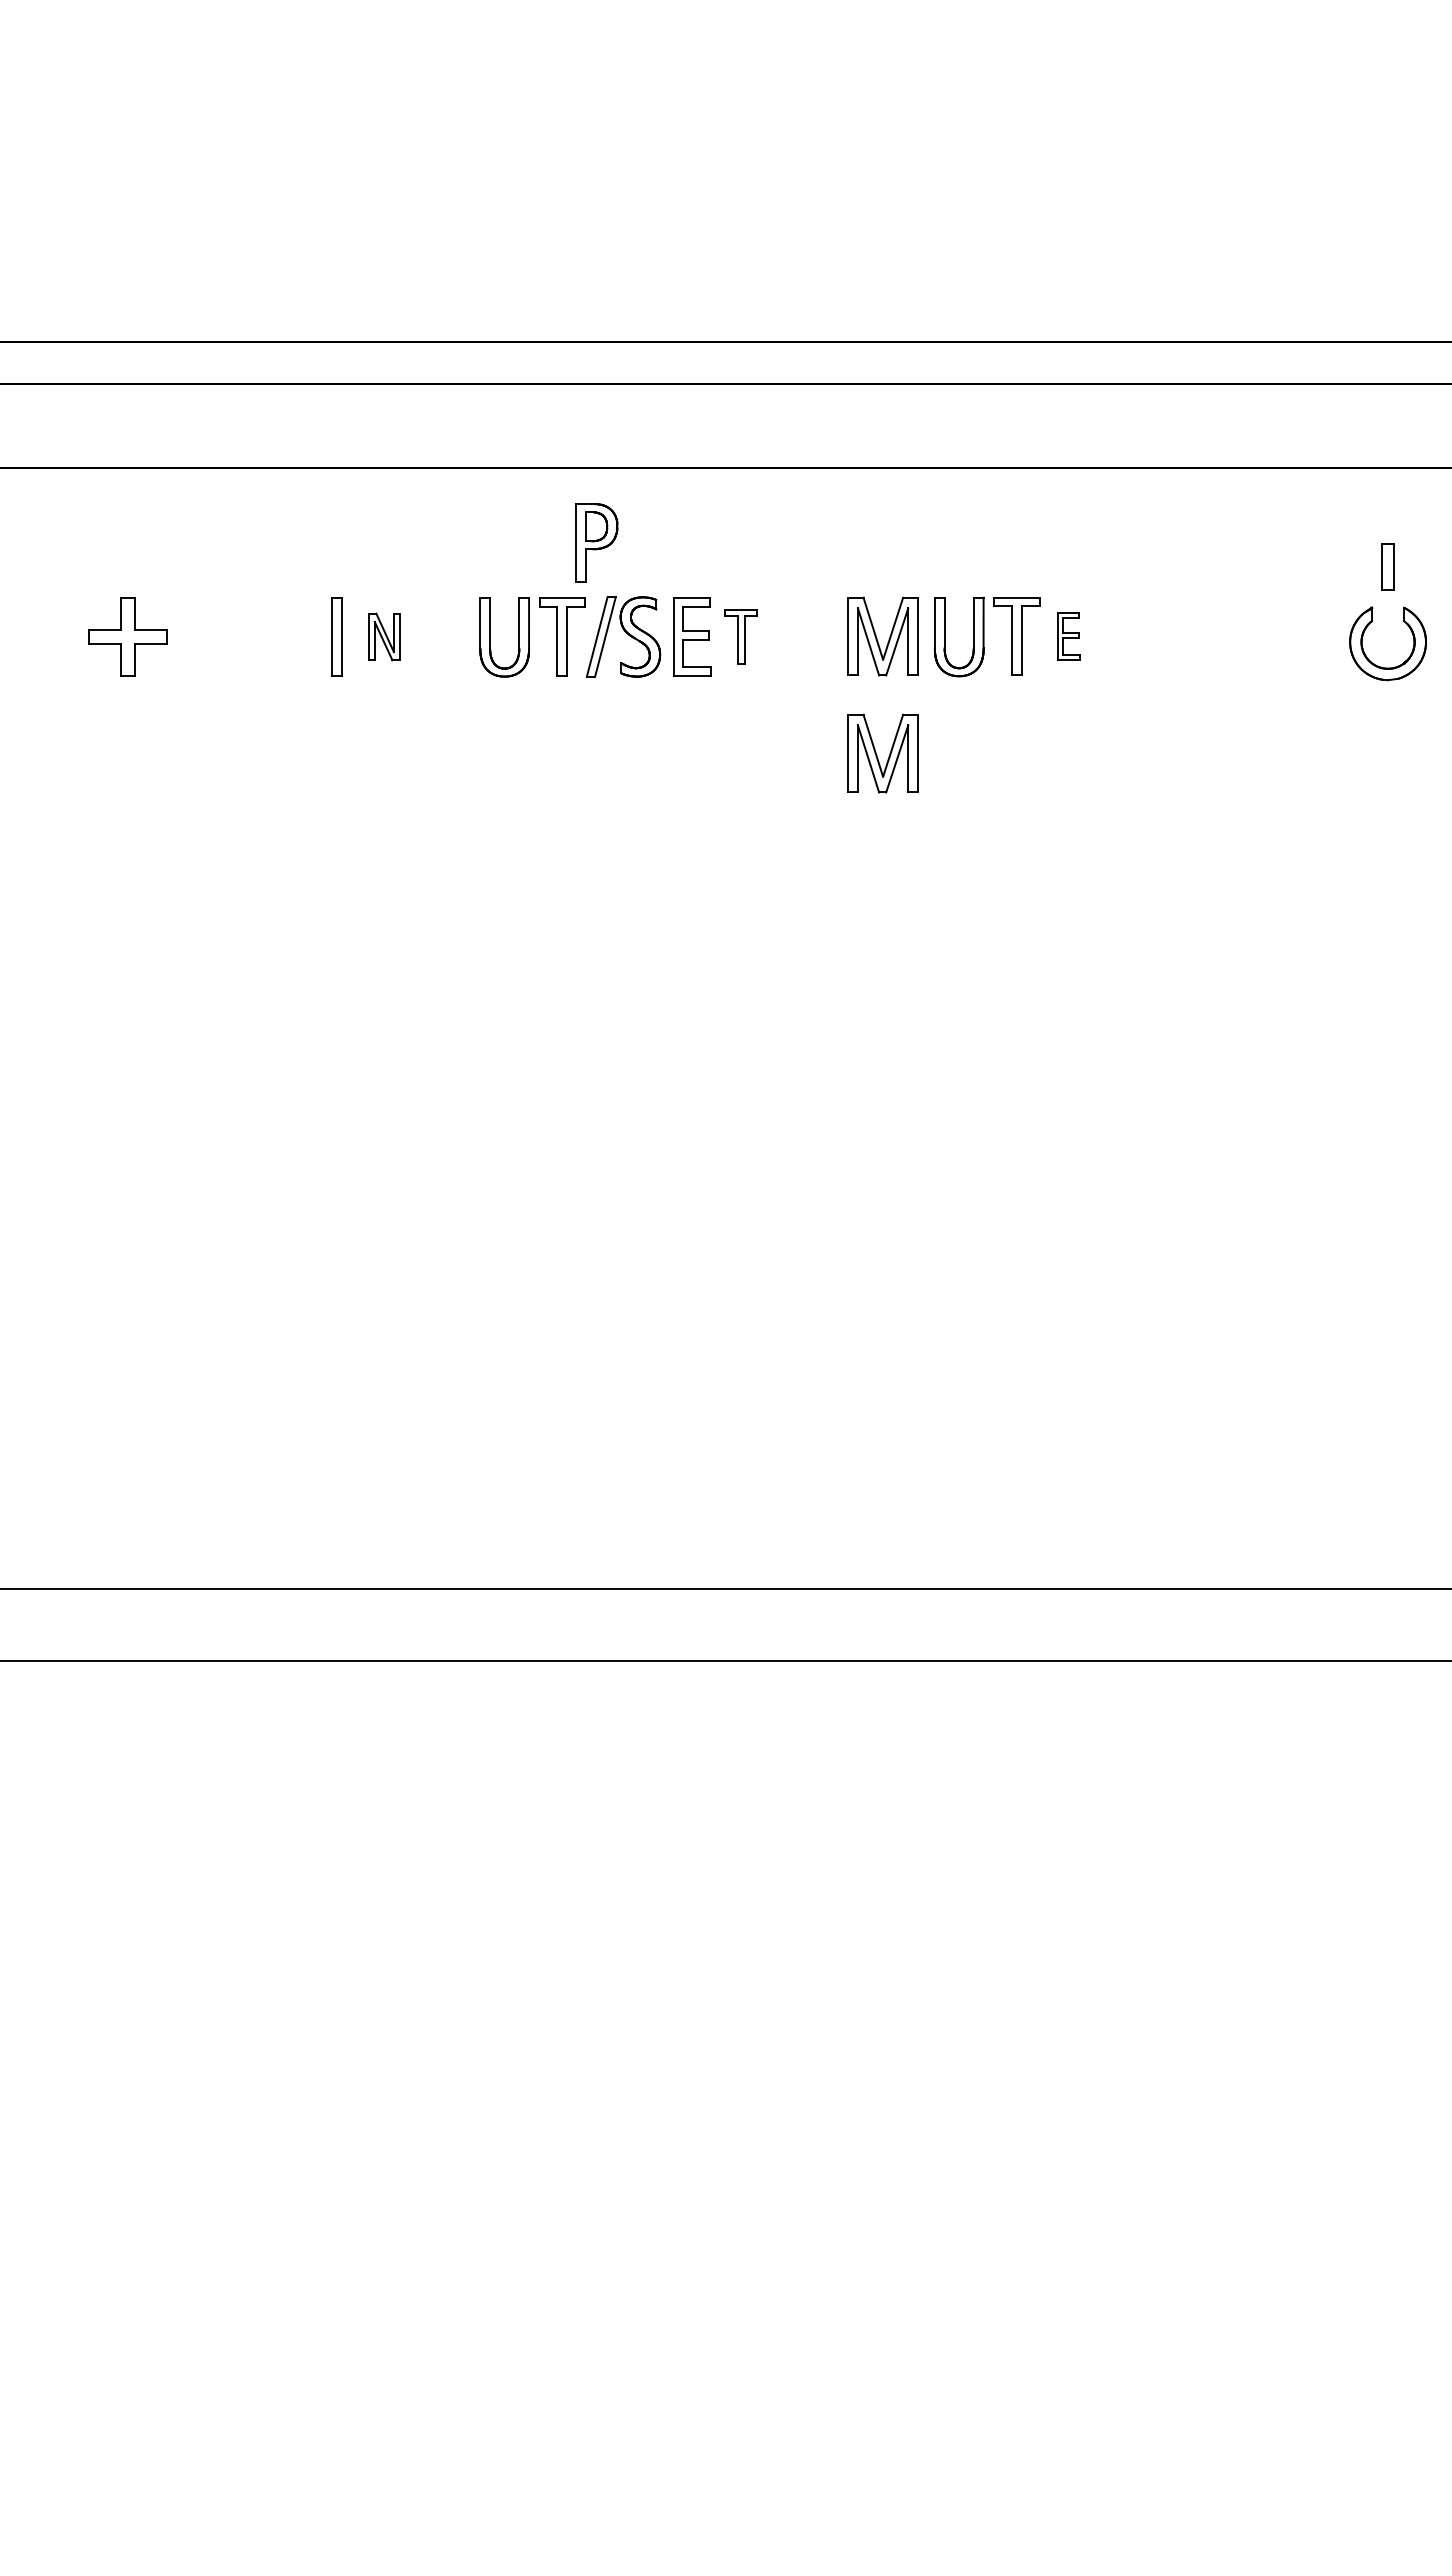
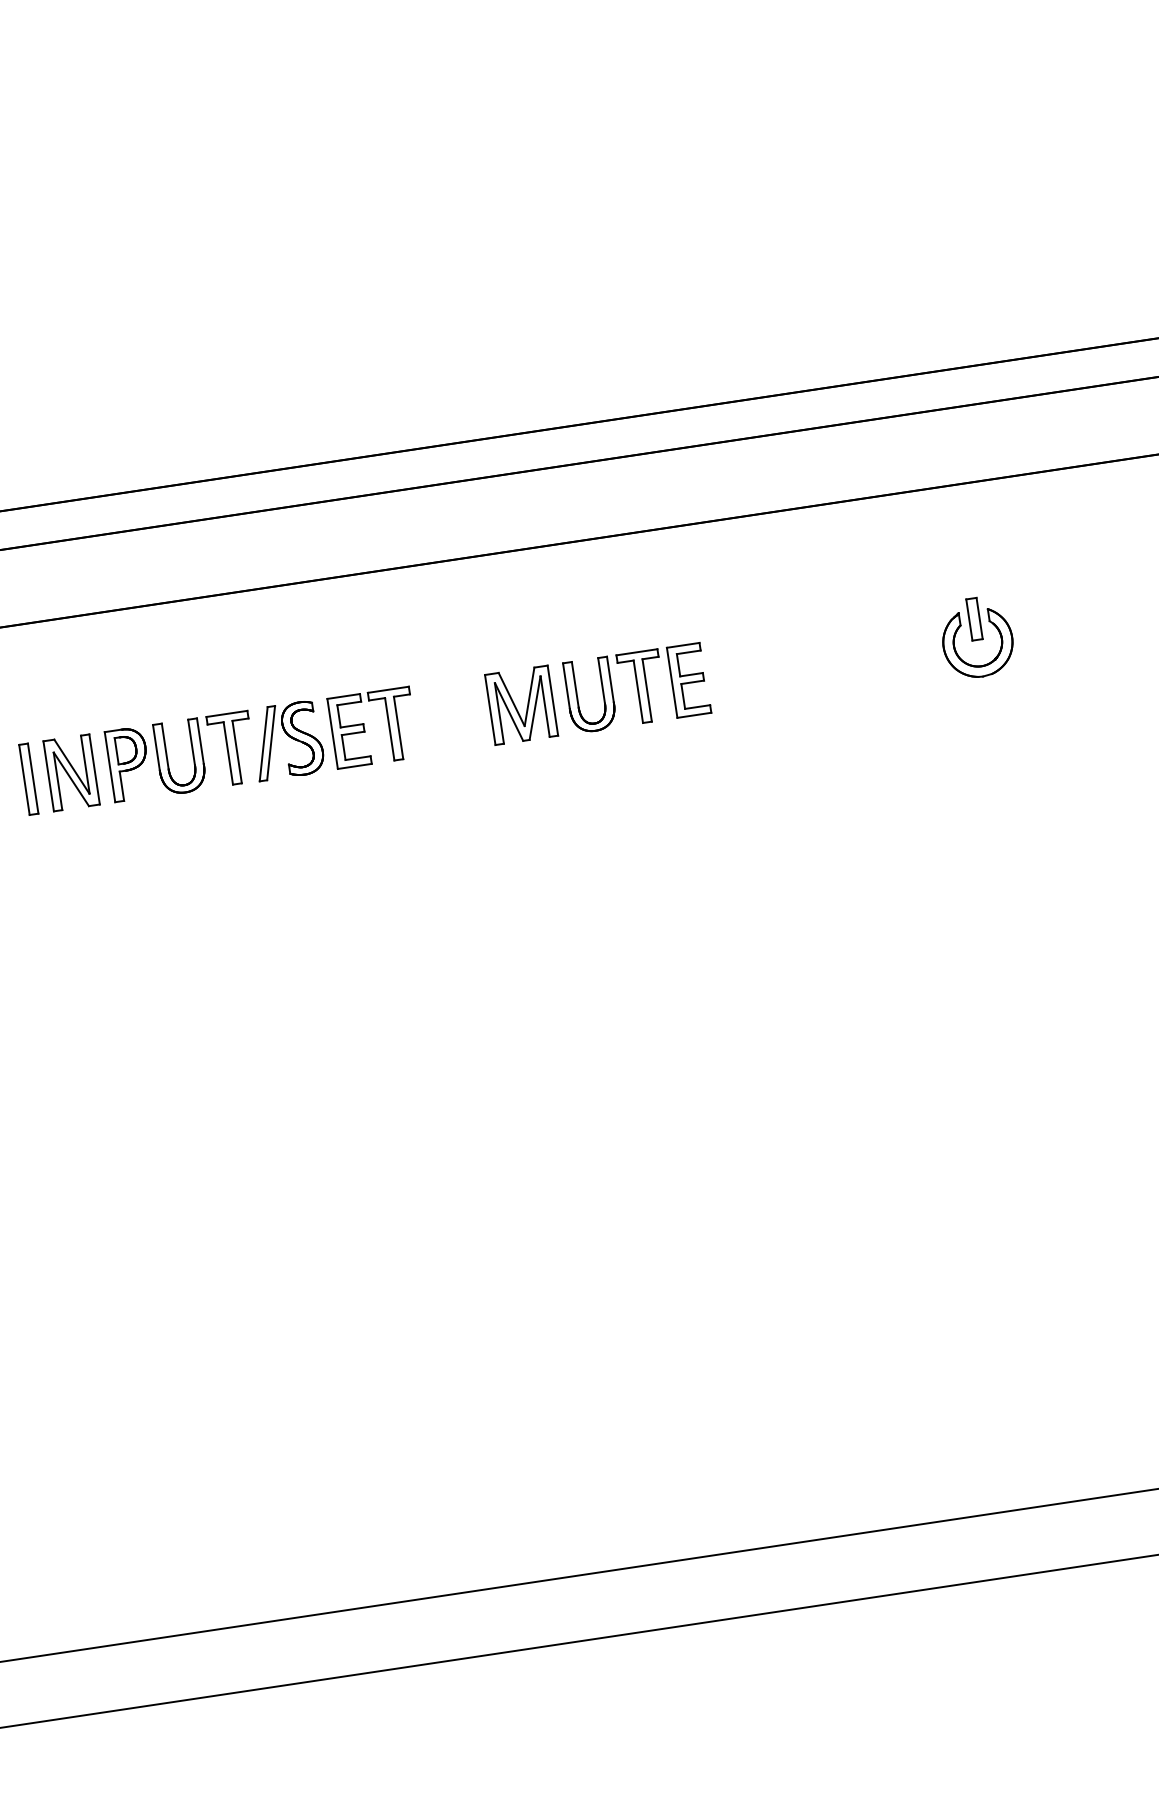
part: (596, 542) -> (128, 763), moved
part: (1387, 566) -> (973, 619), moved
part: (384, 636) -> (71, 772), size x1.67
part: (741, 636) -> (393, 724), size x1.43
part: (1068, 636) -> (688, 680), size x1.67
part: (882, 753) -> (536, 810), removed

